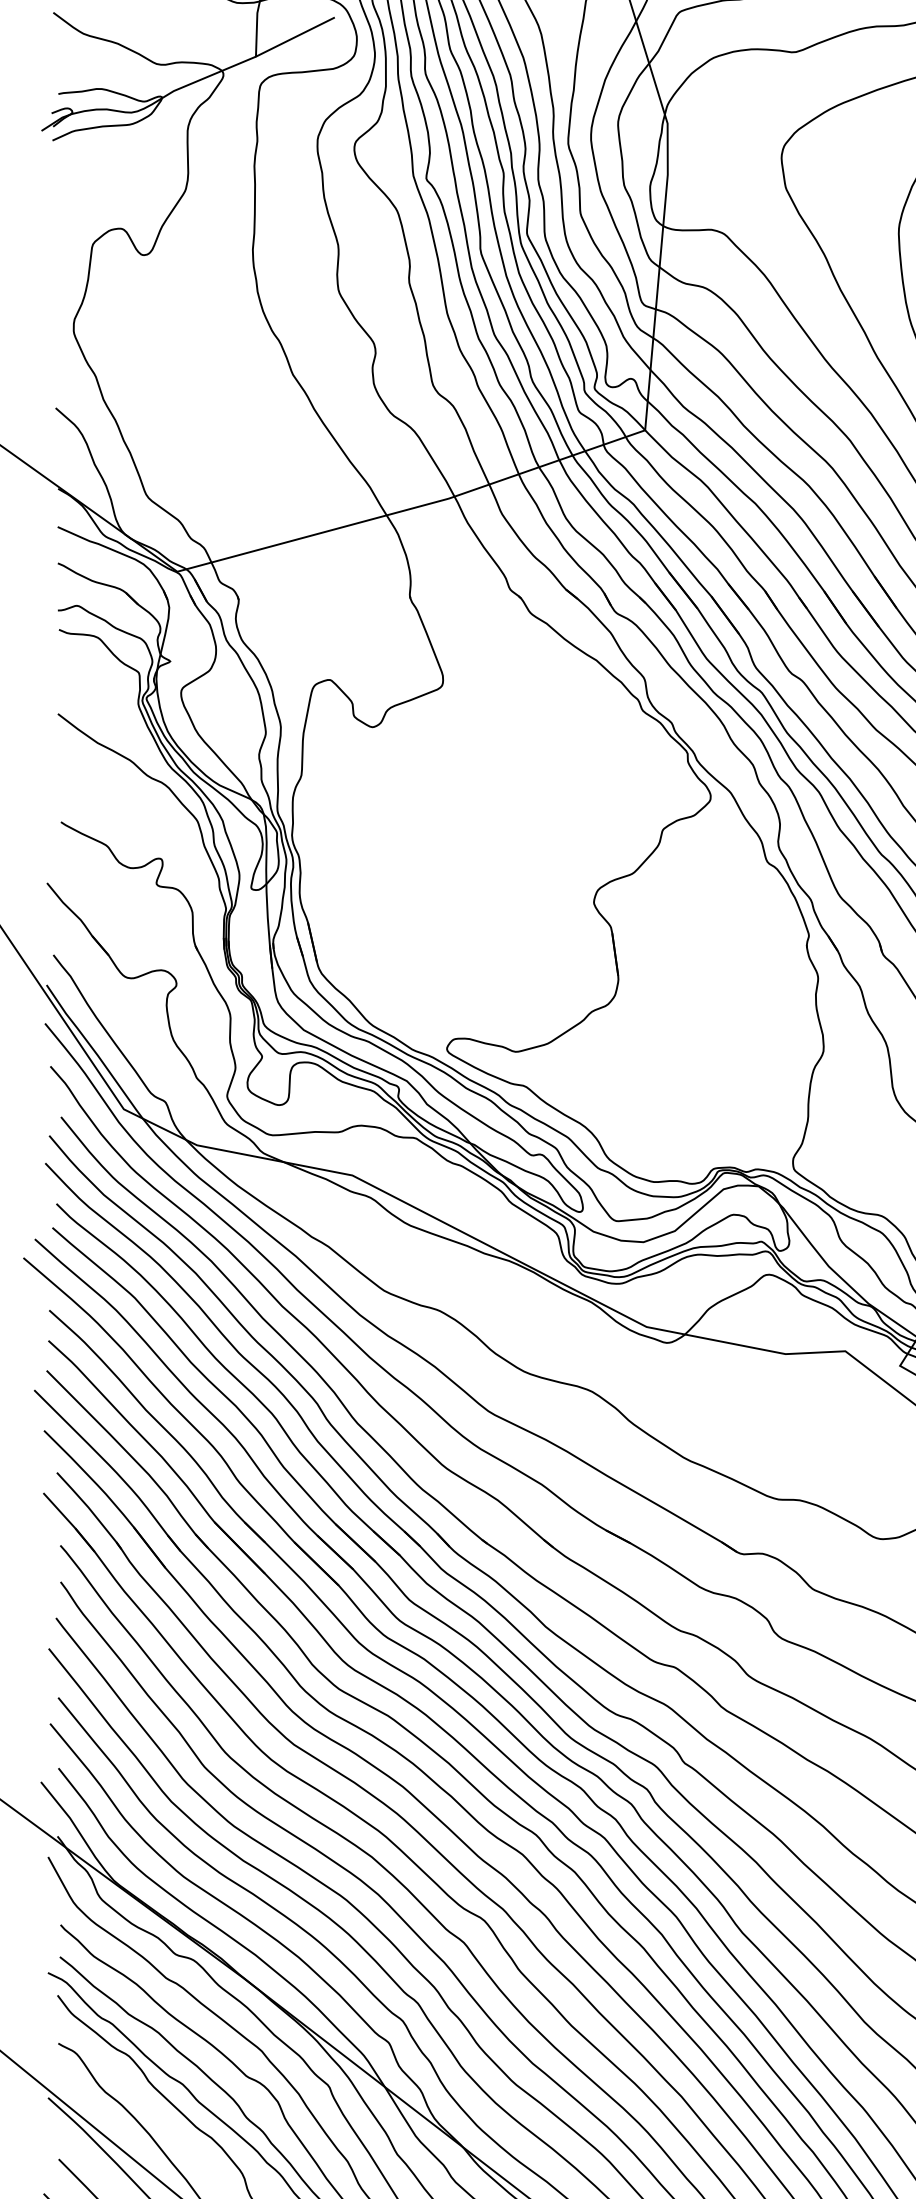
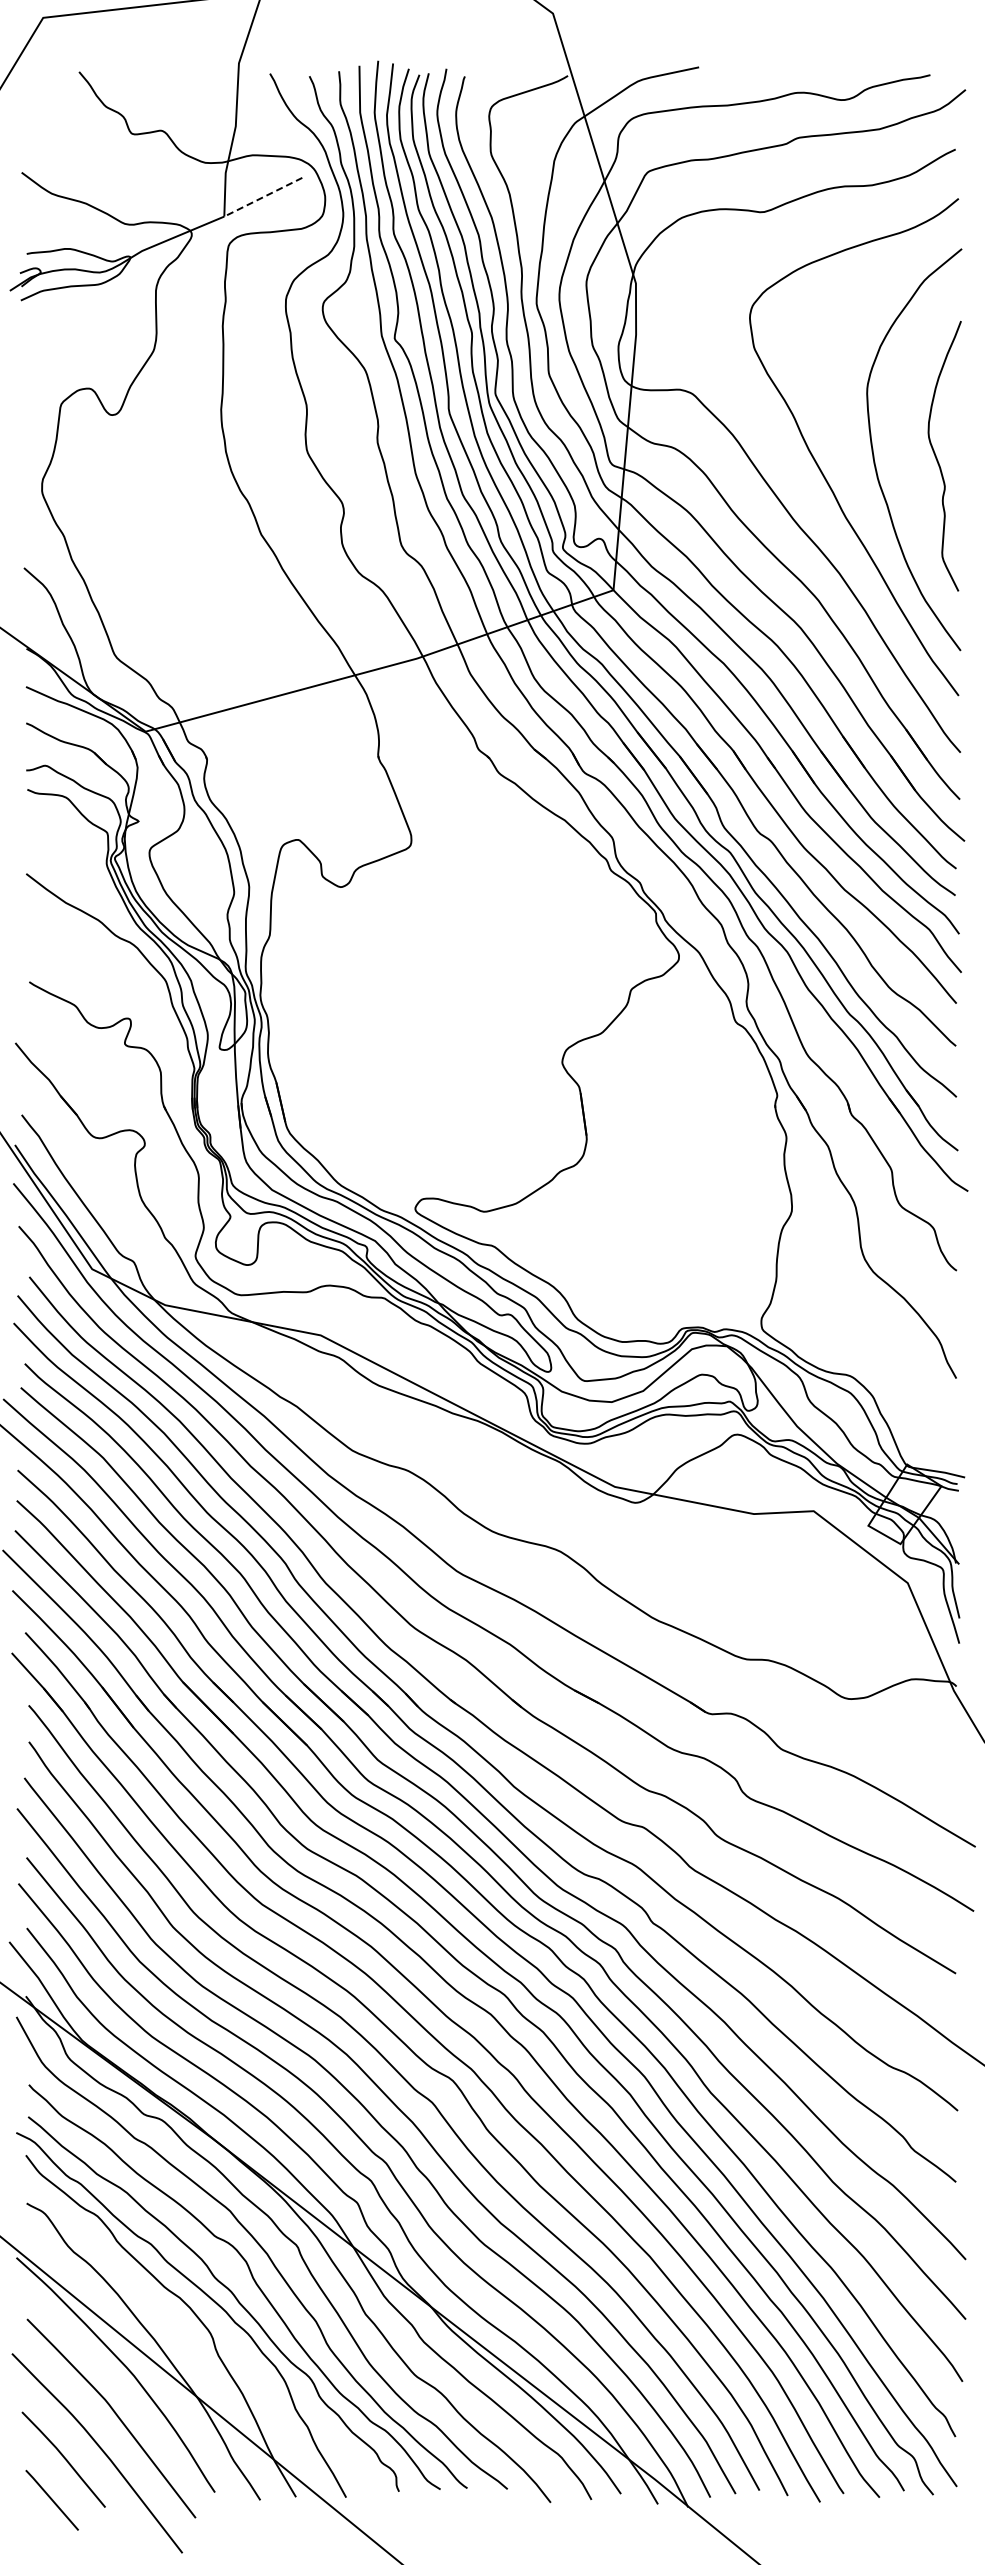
line: (295, 37) -> (263, 197), solid -> dashed

